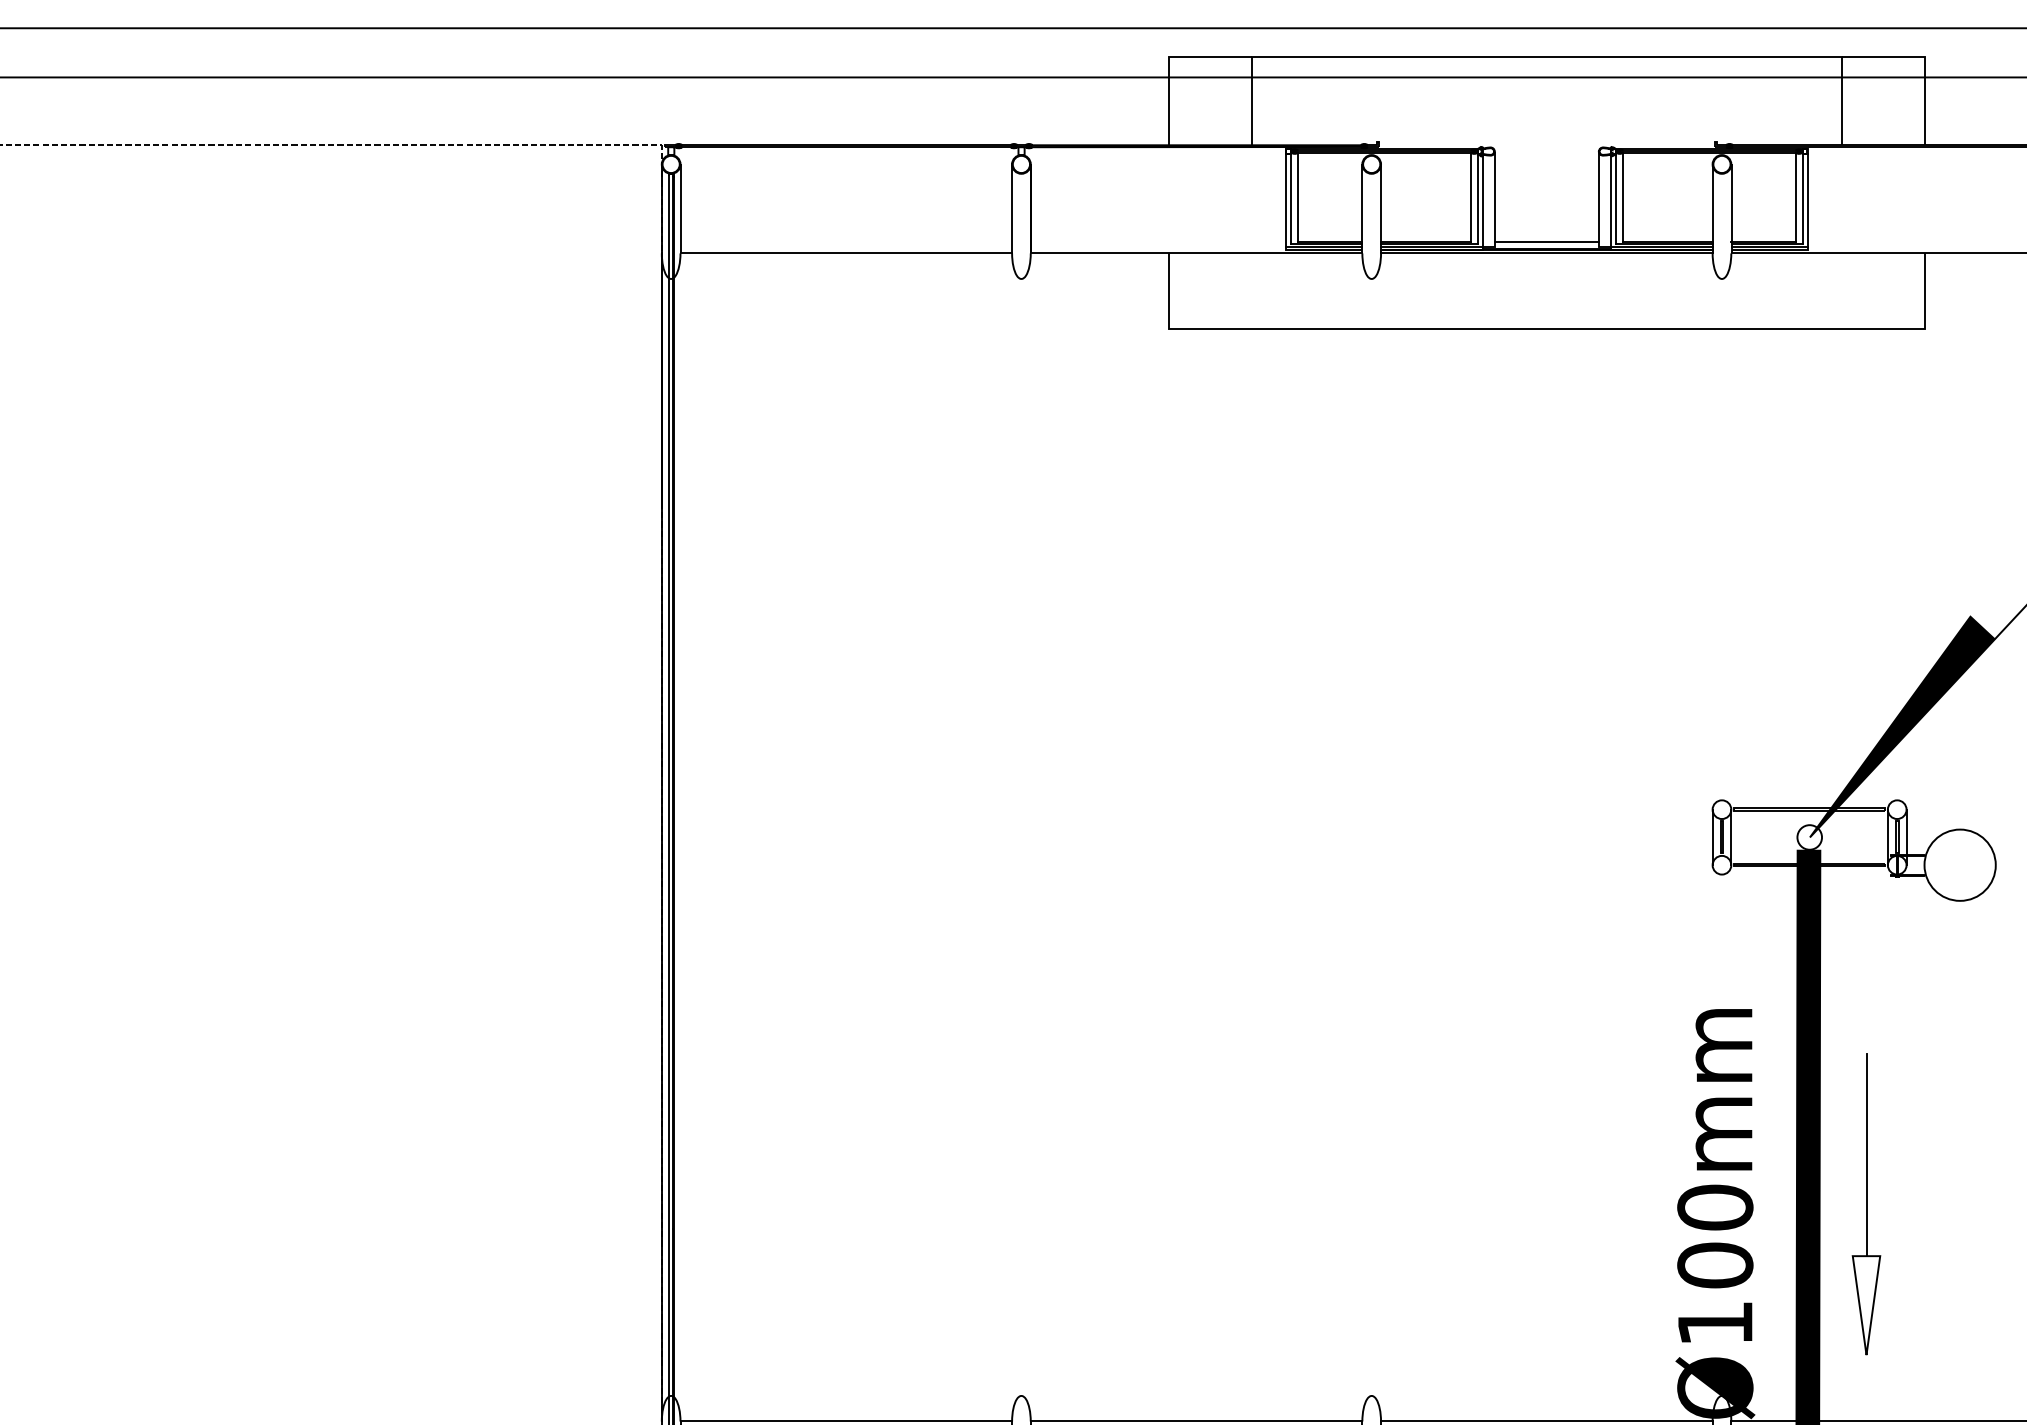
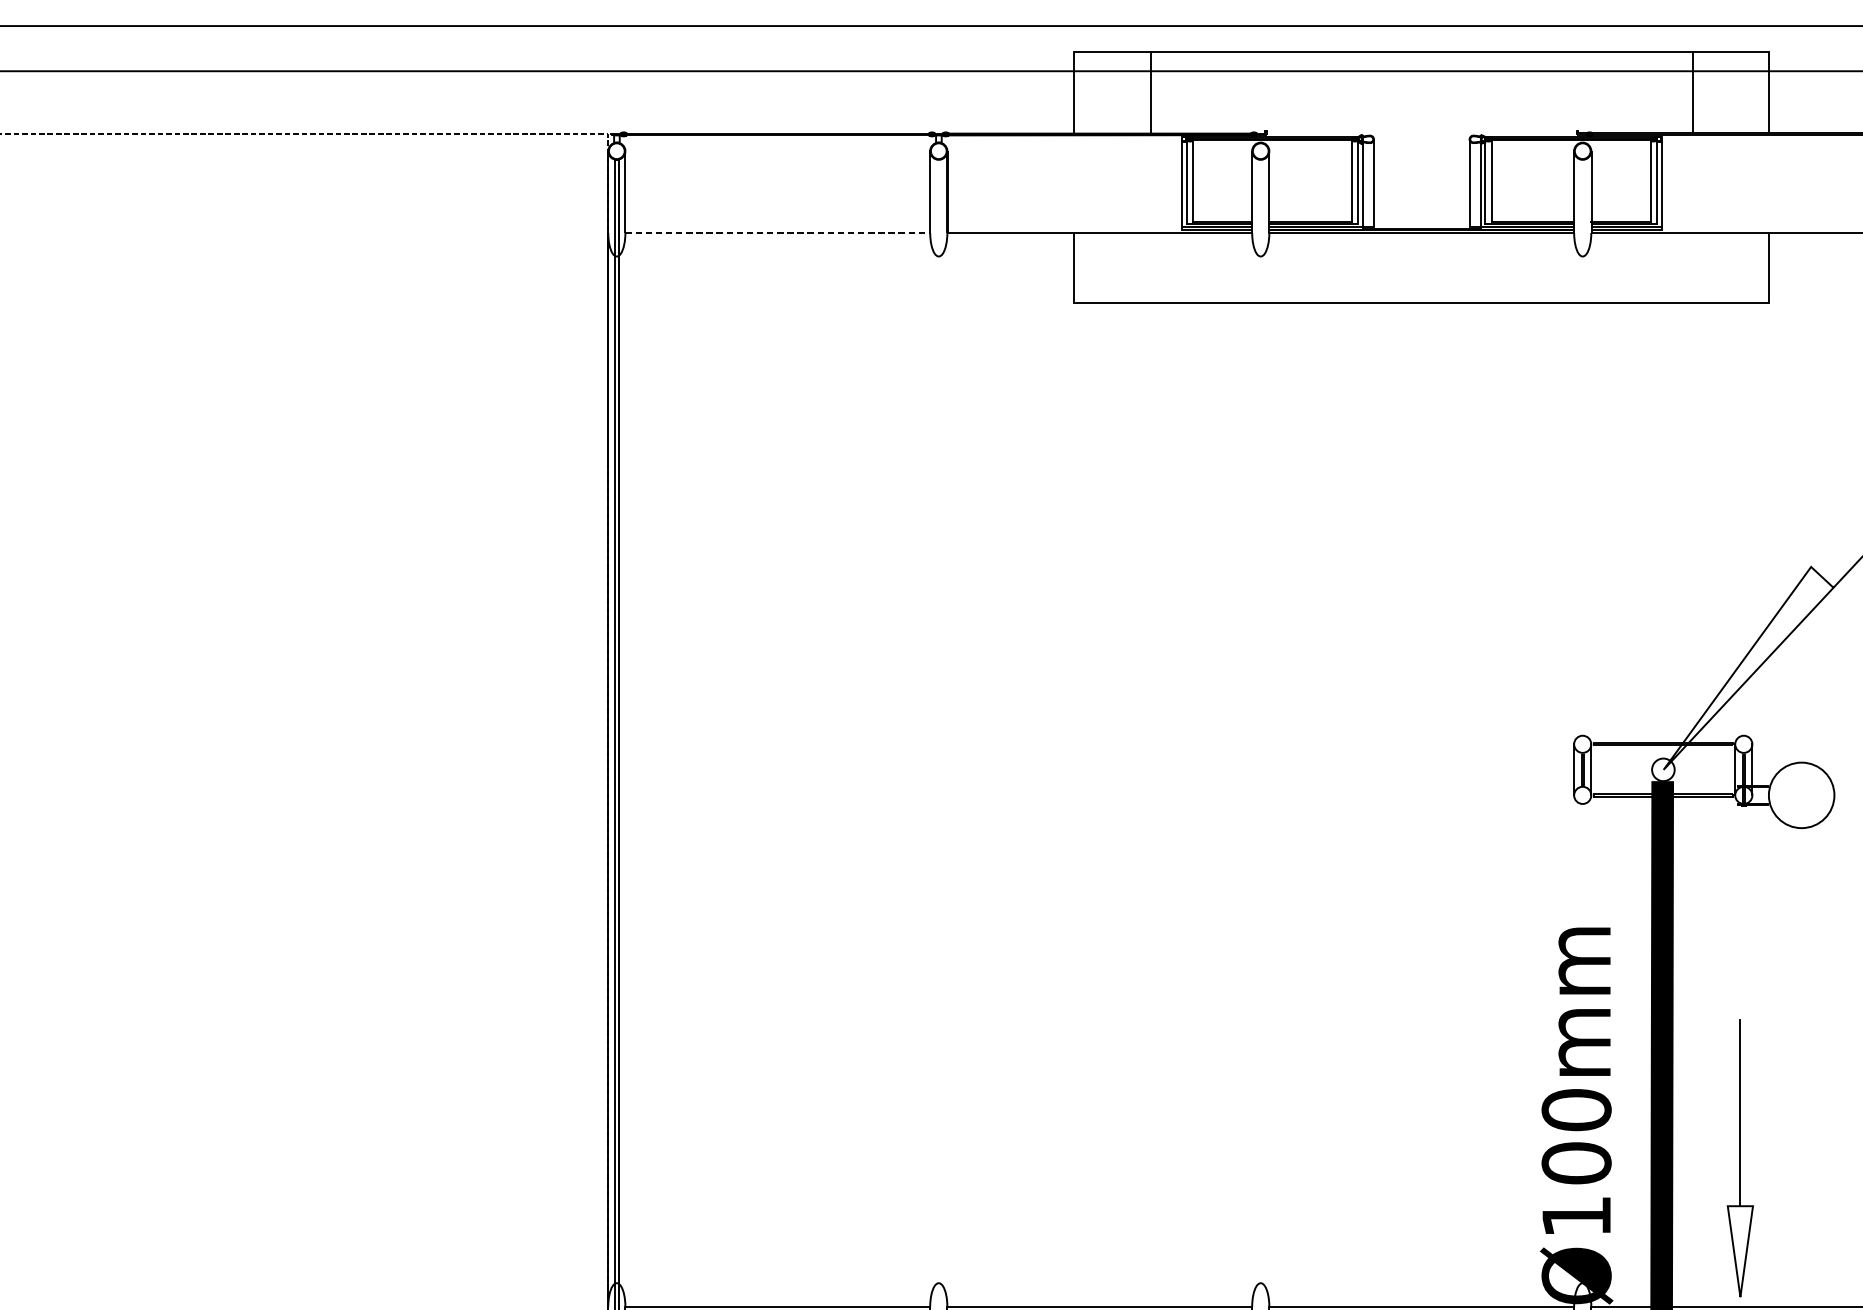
line: (1546, 241) -> (1421, 222), removed
line: (846, 253) -> (777, 233), solid -> dashed
fill: (1901, 726) -> (1747, 667), removed
part: (1866, 1204) -> (1740, 1158), moved

